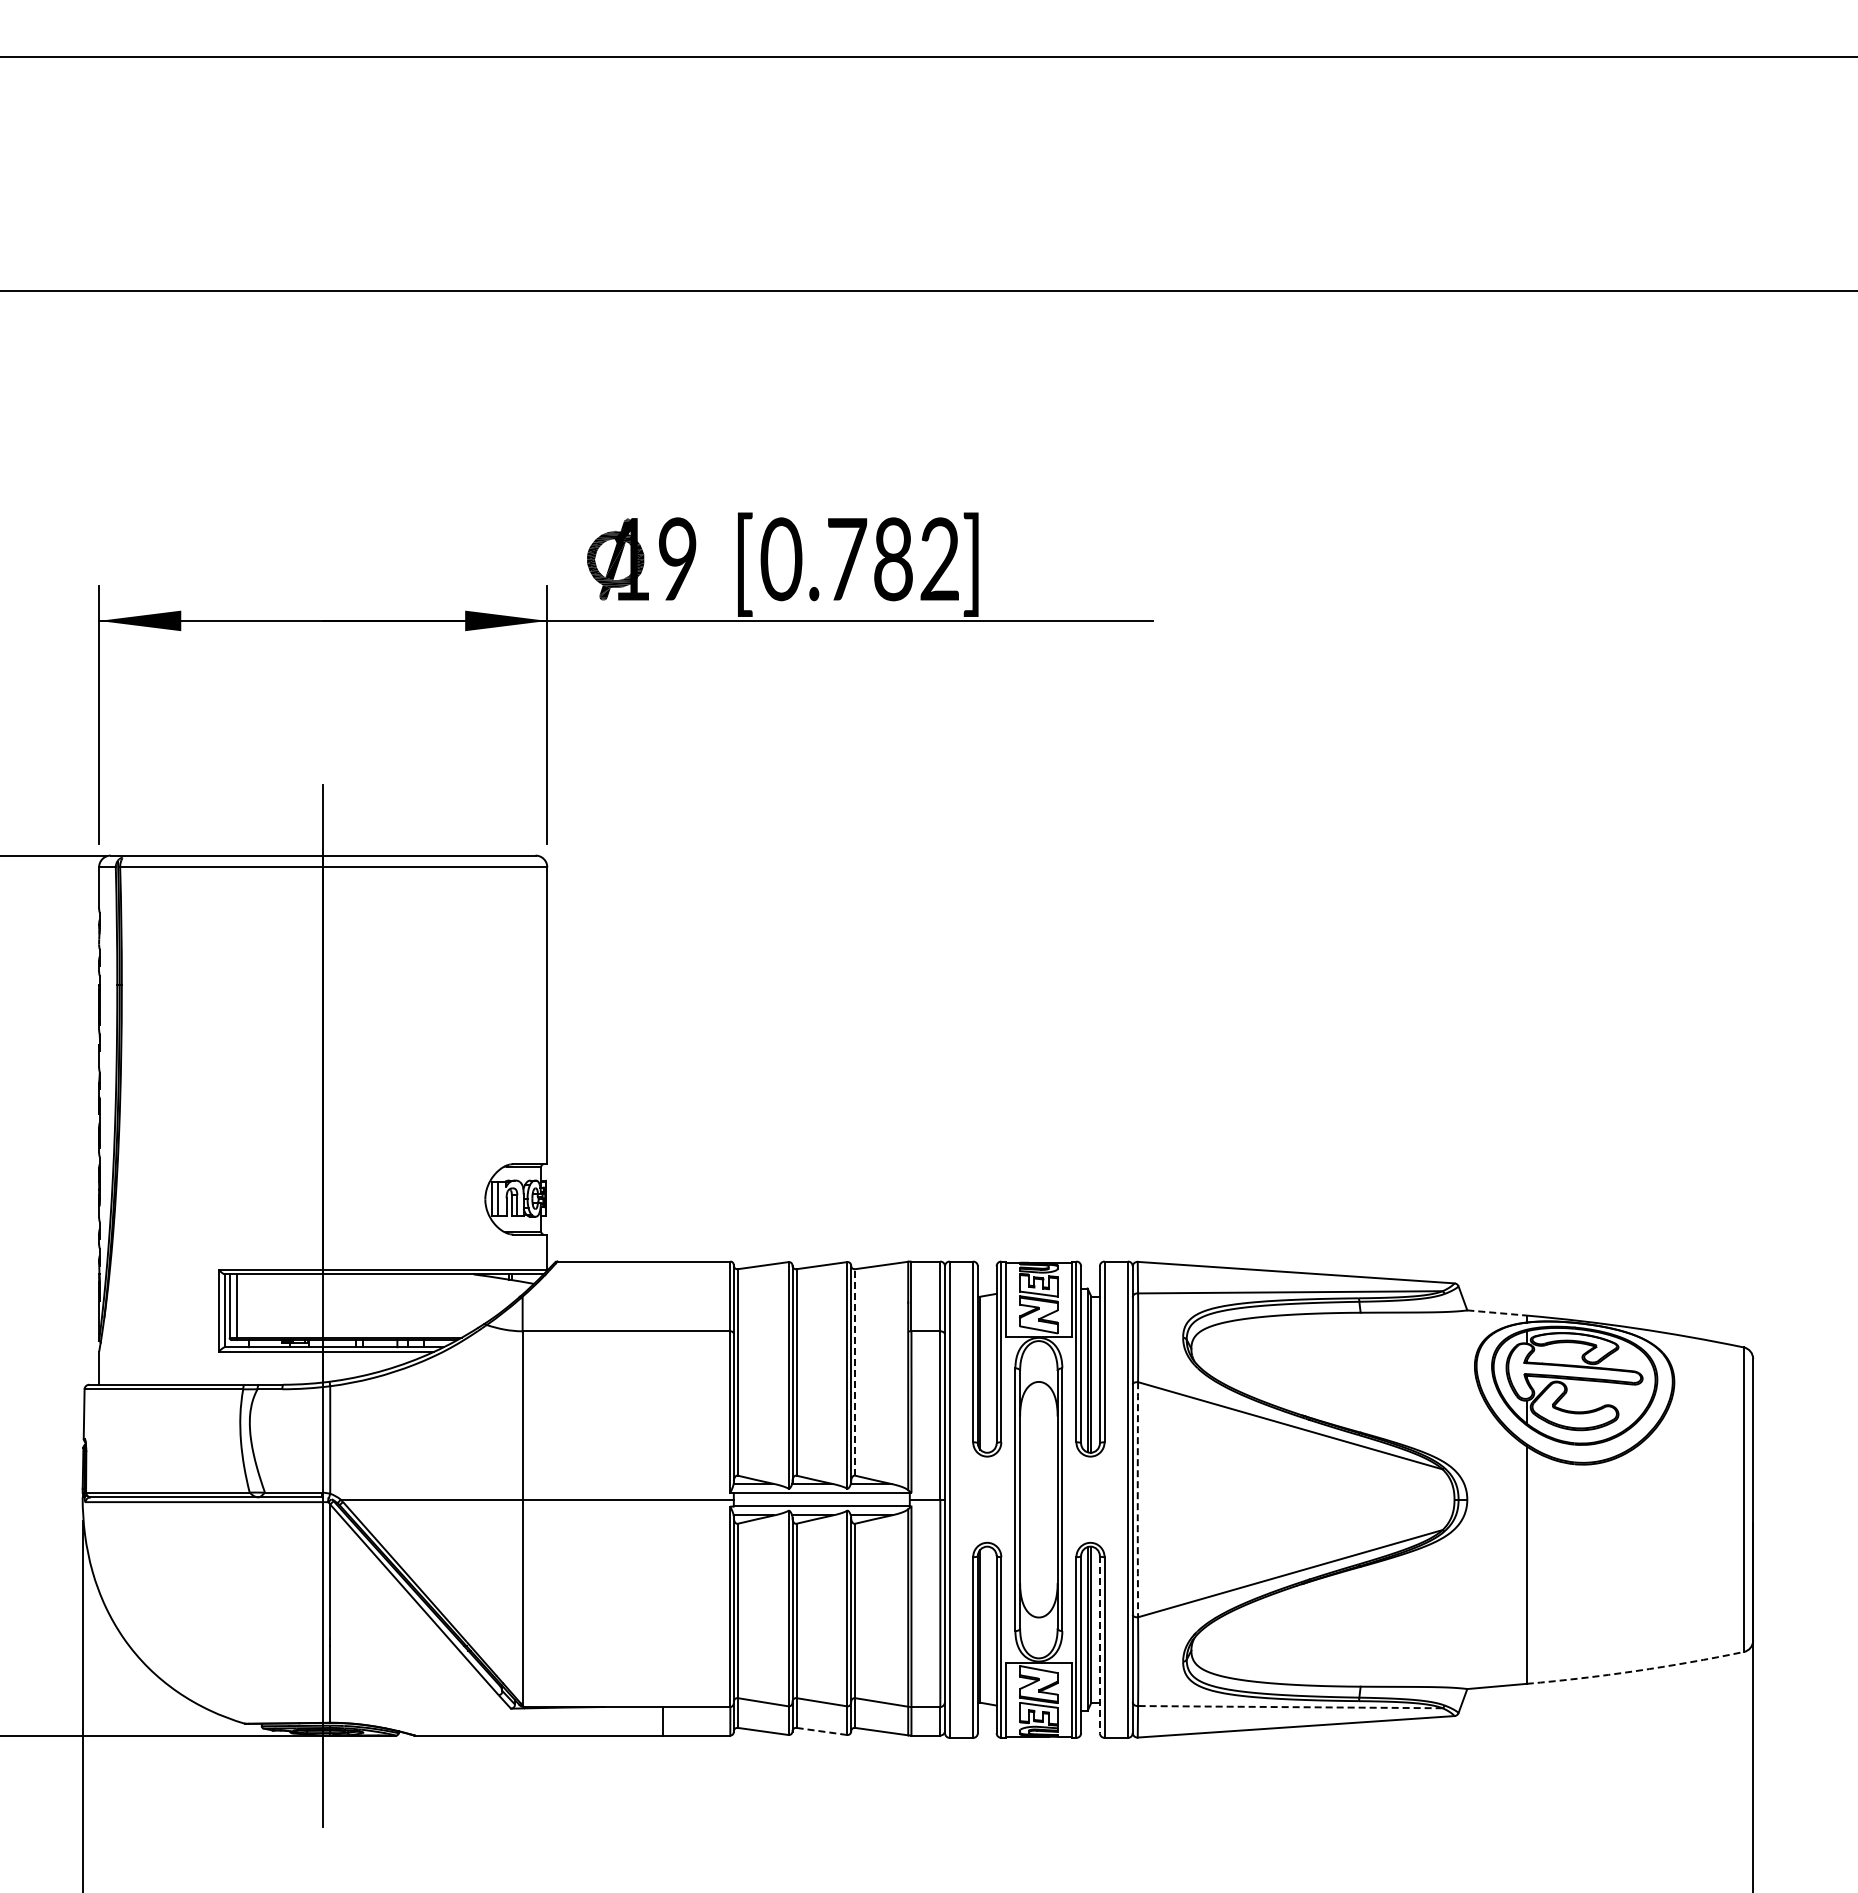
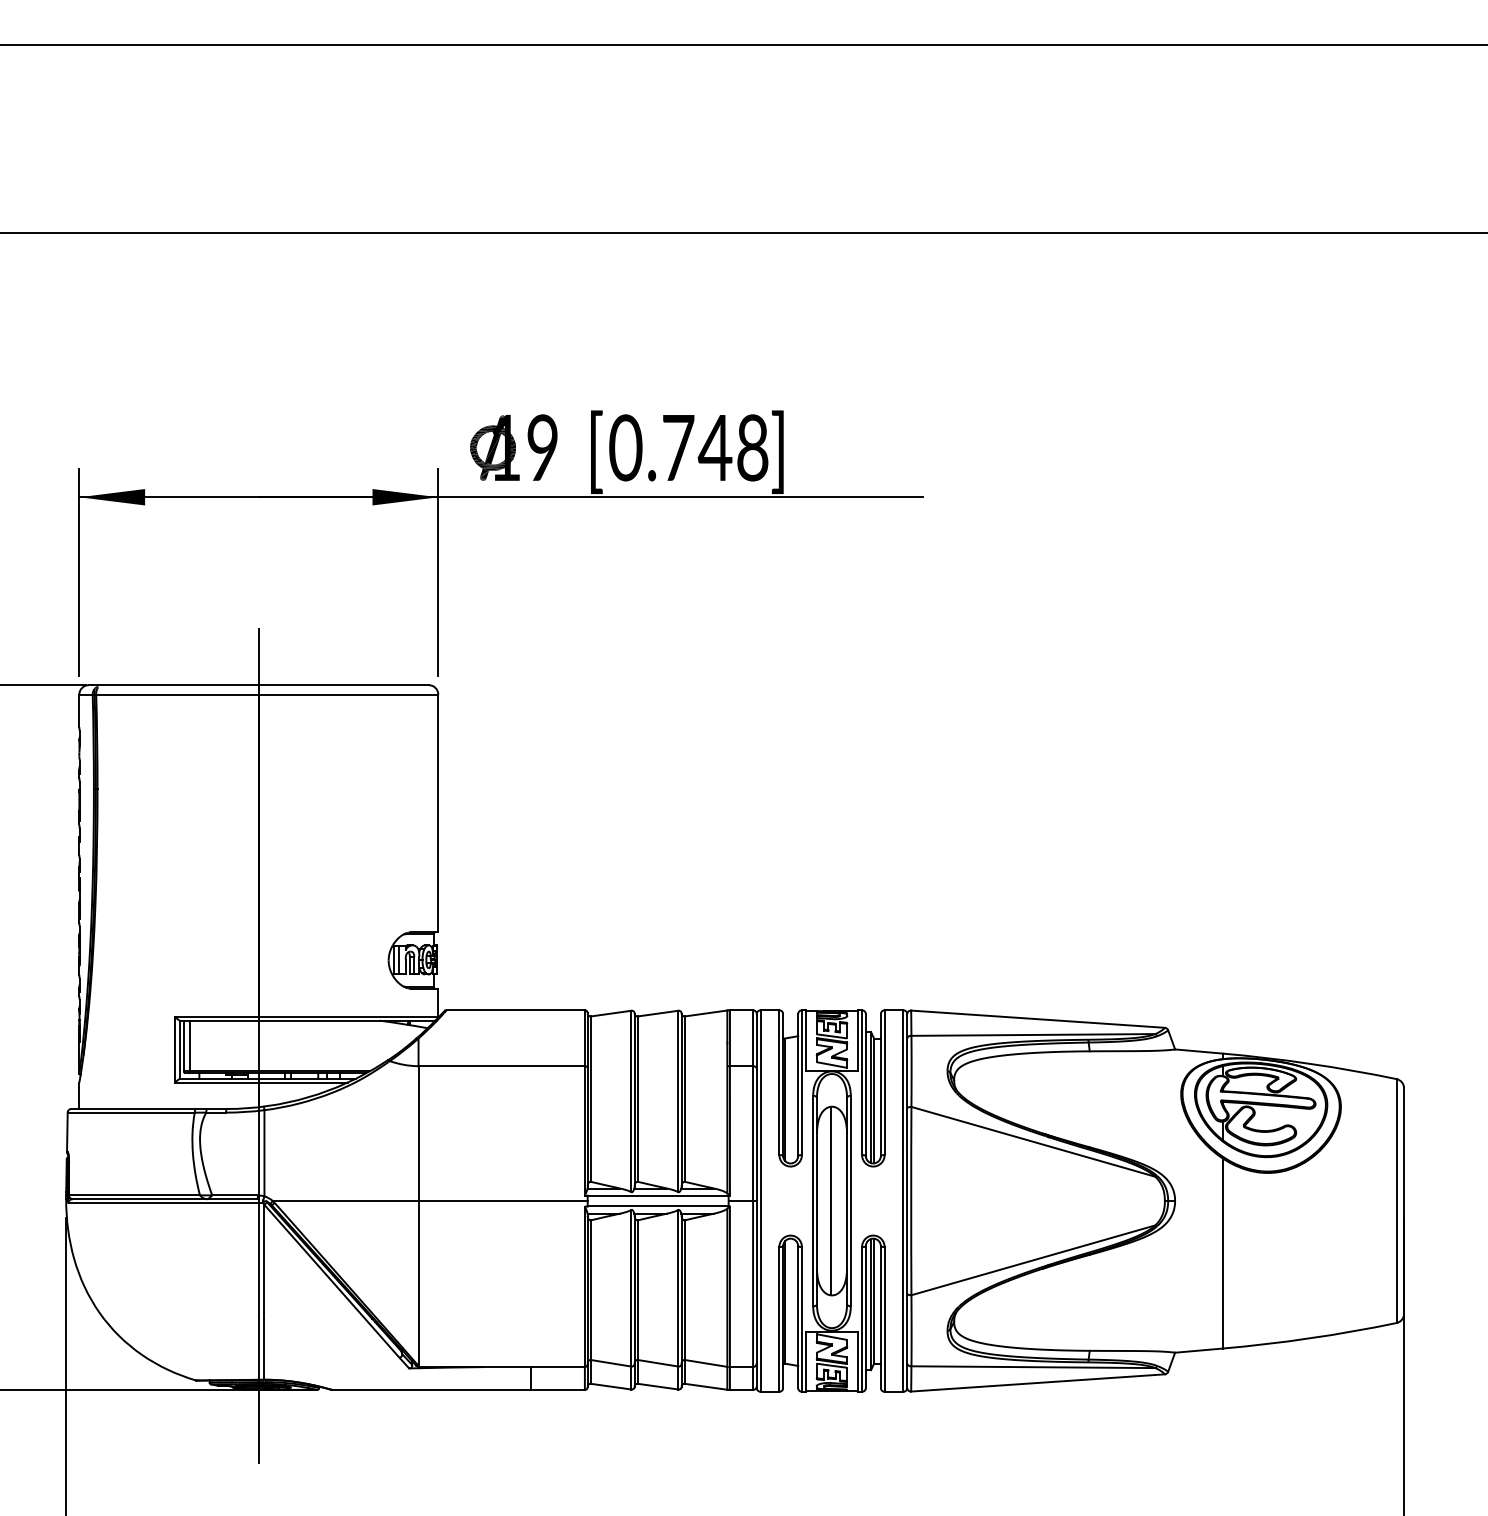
text: (915, 559) -> (733, 448), 0.782 -> 0.748
line: (1497, 1312) -> (1199, 1051), dashed -> solid
line: (855, 1371) -> (685, 1098), dashed -> solid
line: (1037, 1499) -> (830, 1200), added
arc: (1137, 1499) -> (910, 1200), dashed -> solid
line: (1099, 1644) -> (880, 1317), dashed -> solid
arc: (1635, 1671) -> (1309, 1338), dashed -> solid
line: (1289, 1707) -> (1032, 1367), dashed -> solid
line: (821, 1731) -> (657, 1386), dashed -> solid

